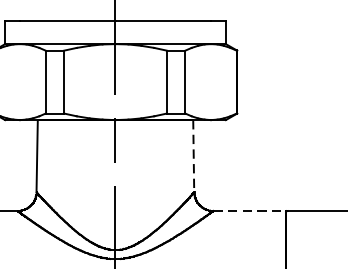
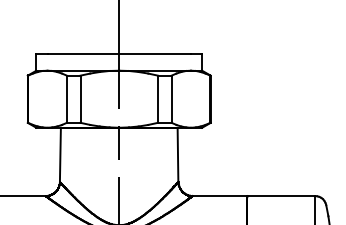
line: (194, 157) -> (178, 155), dashed -> solid
line: (250, 211) -> (220, 196), dashed -> solid

